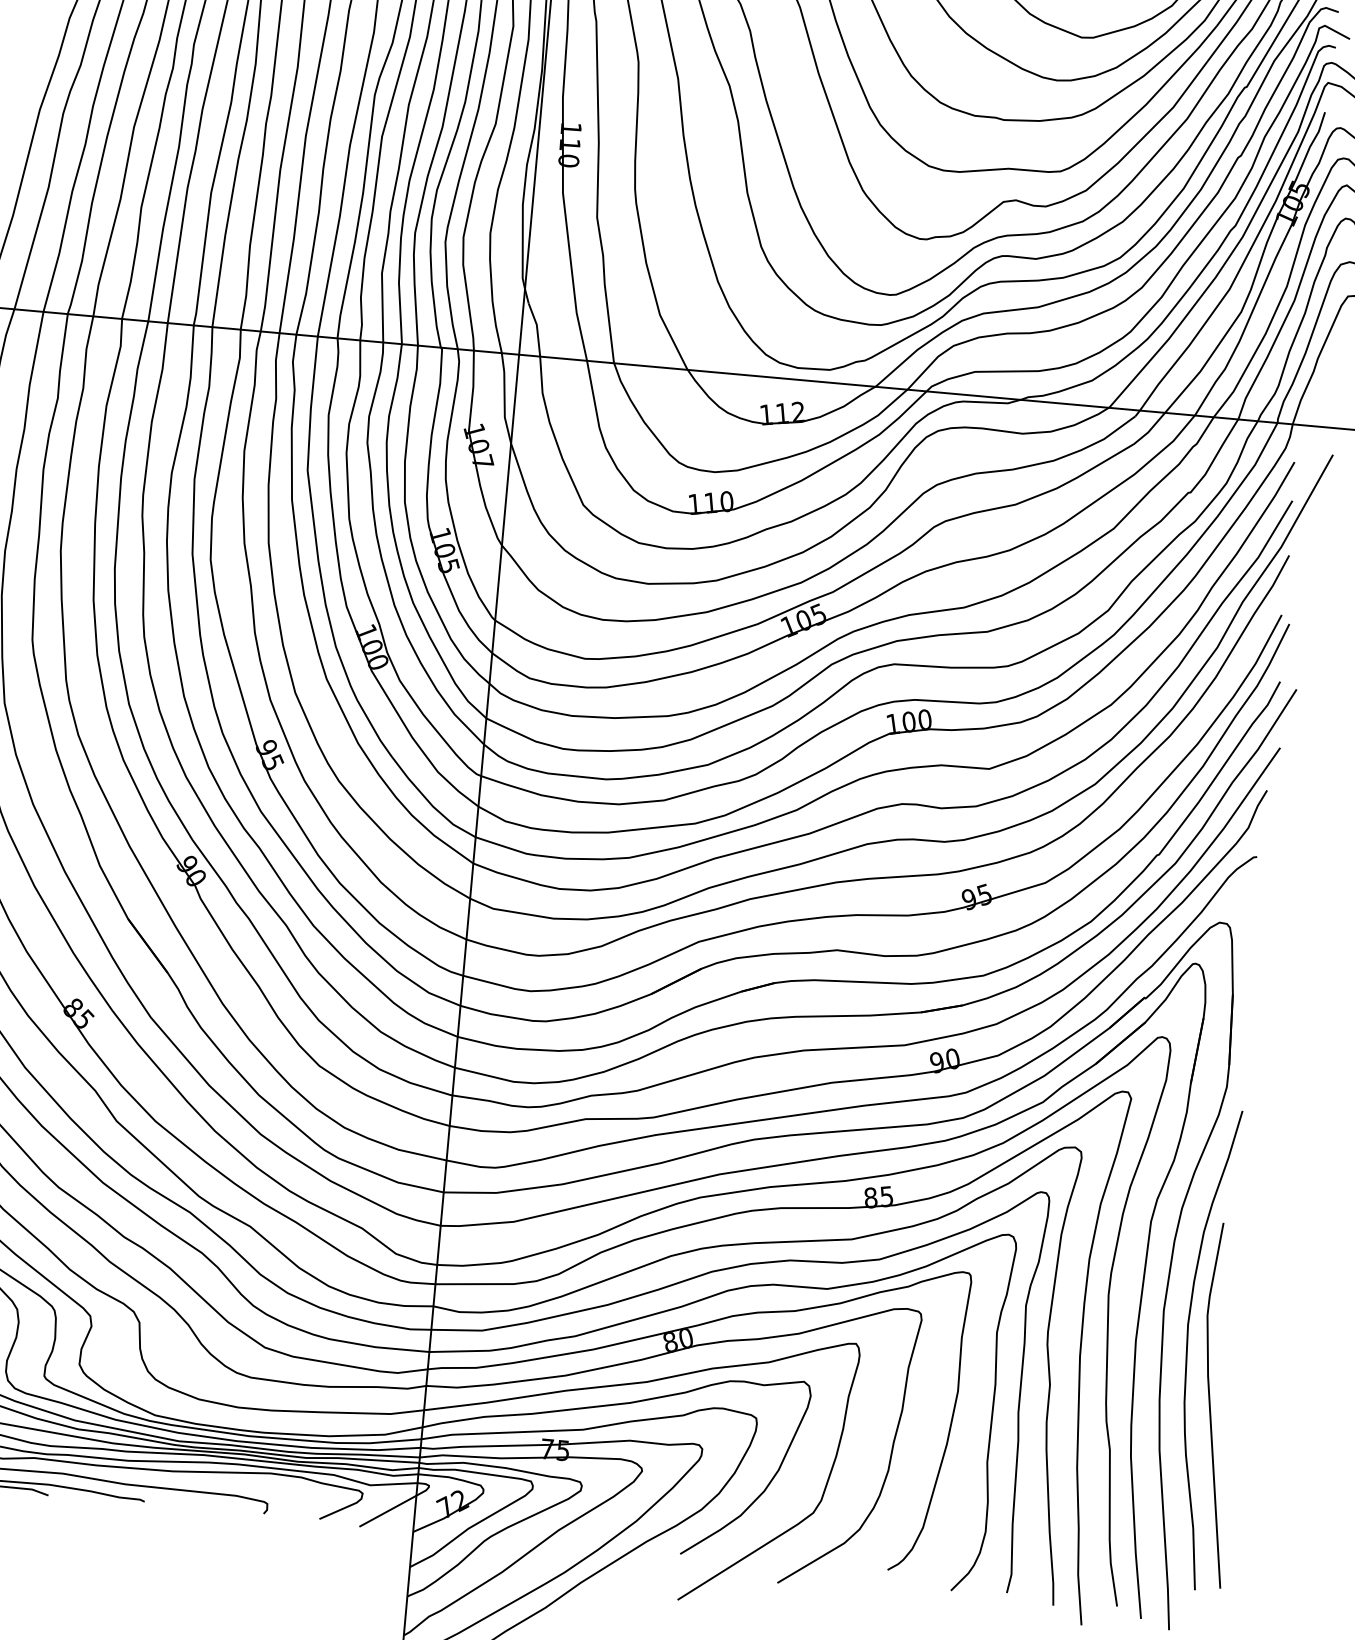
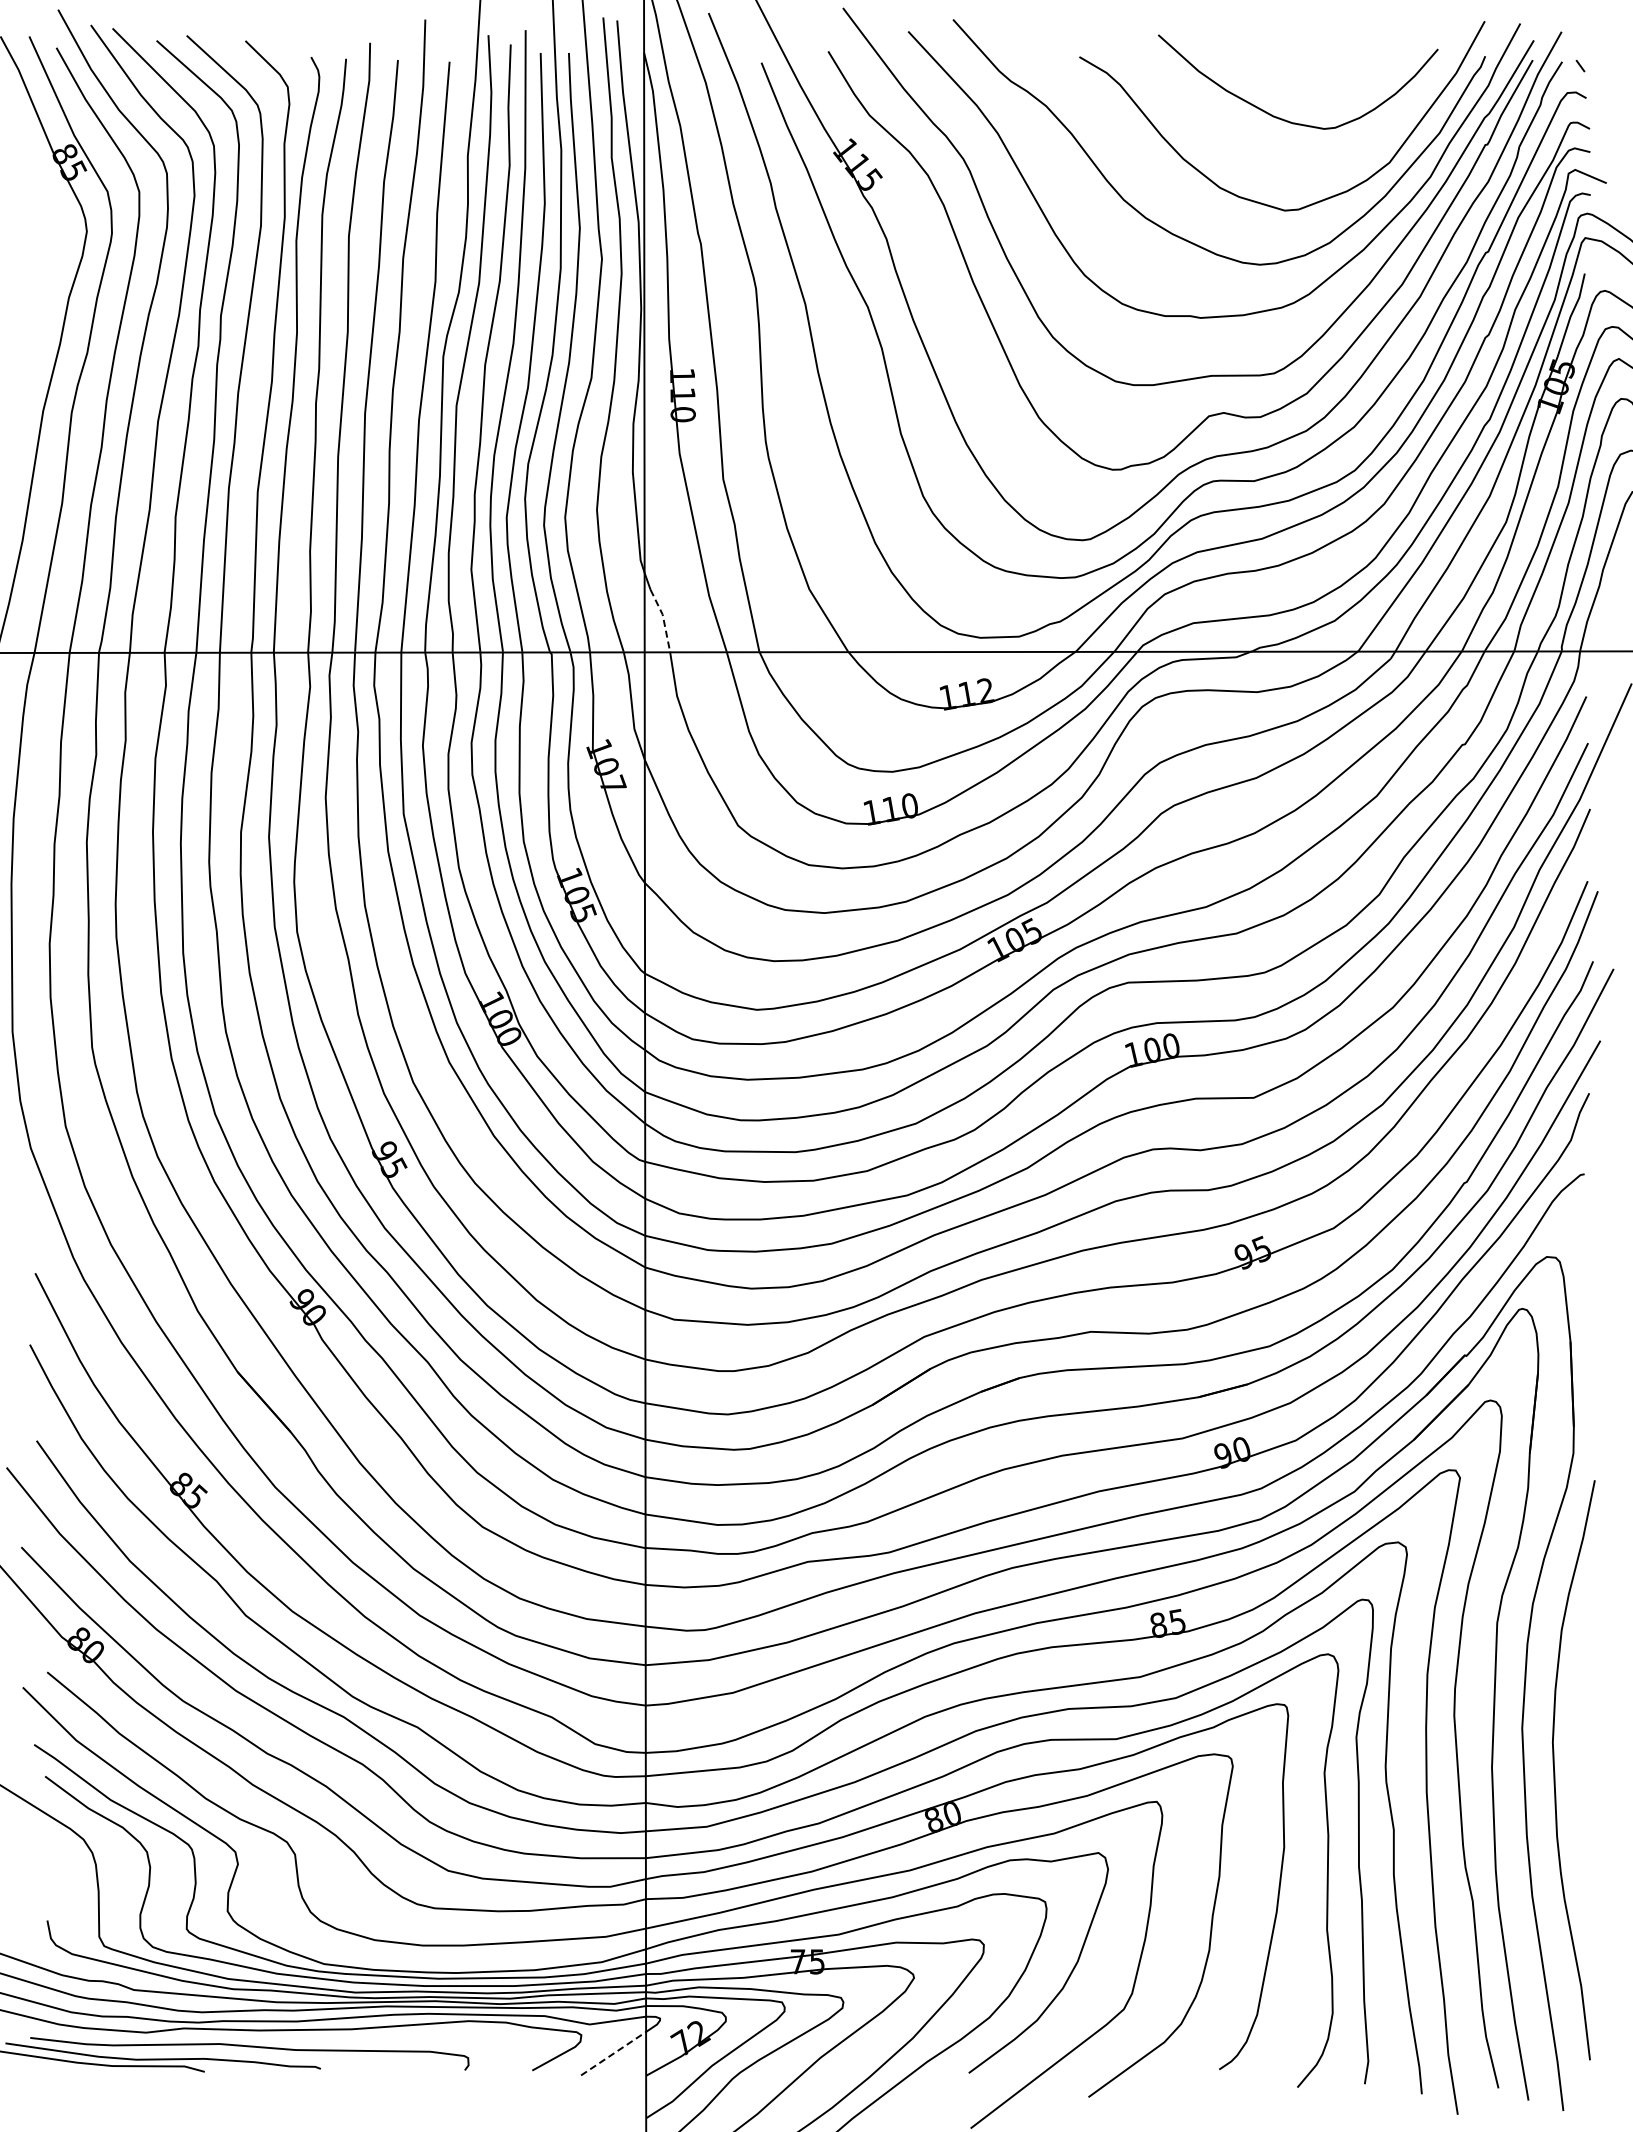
line: (537, 328) -> (663, 619), solid -> dashed
line: (1210, 1404) -> (1588, 1835), removed
line: (388, 1511) -> (614, 2053), solid -> dashed

